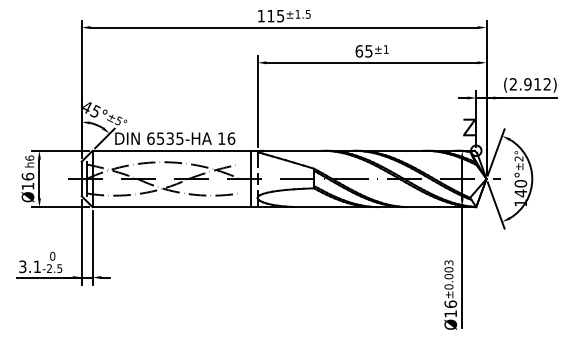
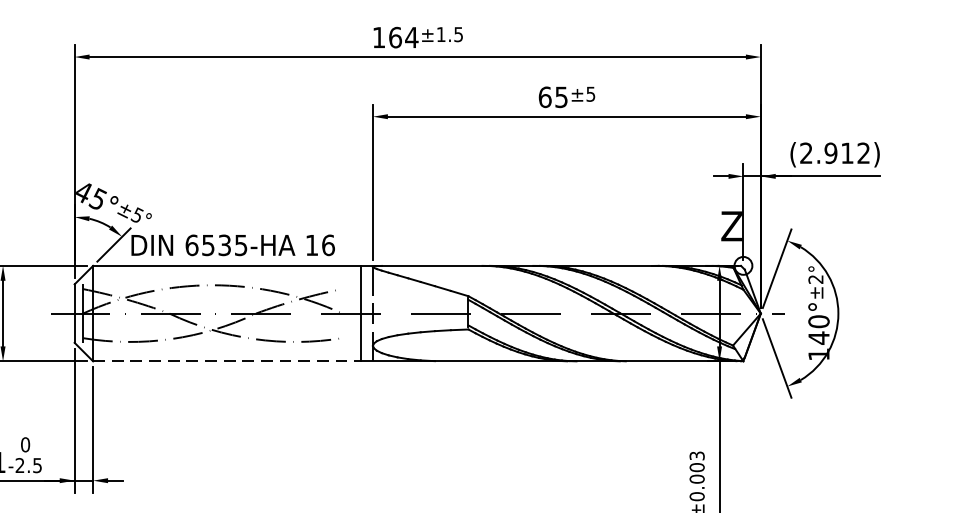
text: (275, 15) -> (403, 36), 115 -> 164
text: (385, 49) -> (589, 94), ±1 -> ±5
line: (172, 207) -> (228, 361), solid -> dashed

